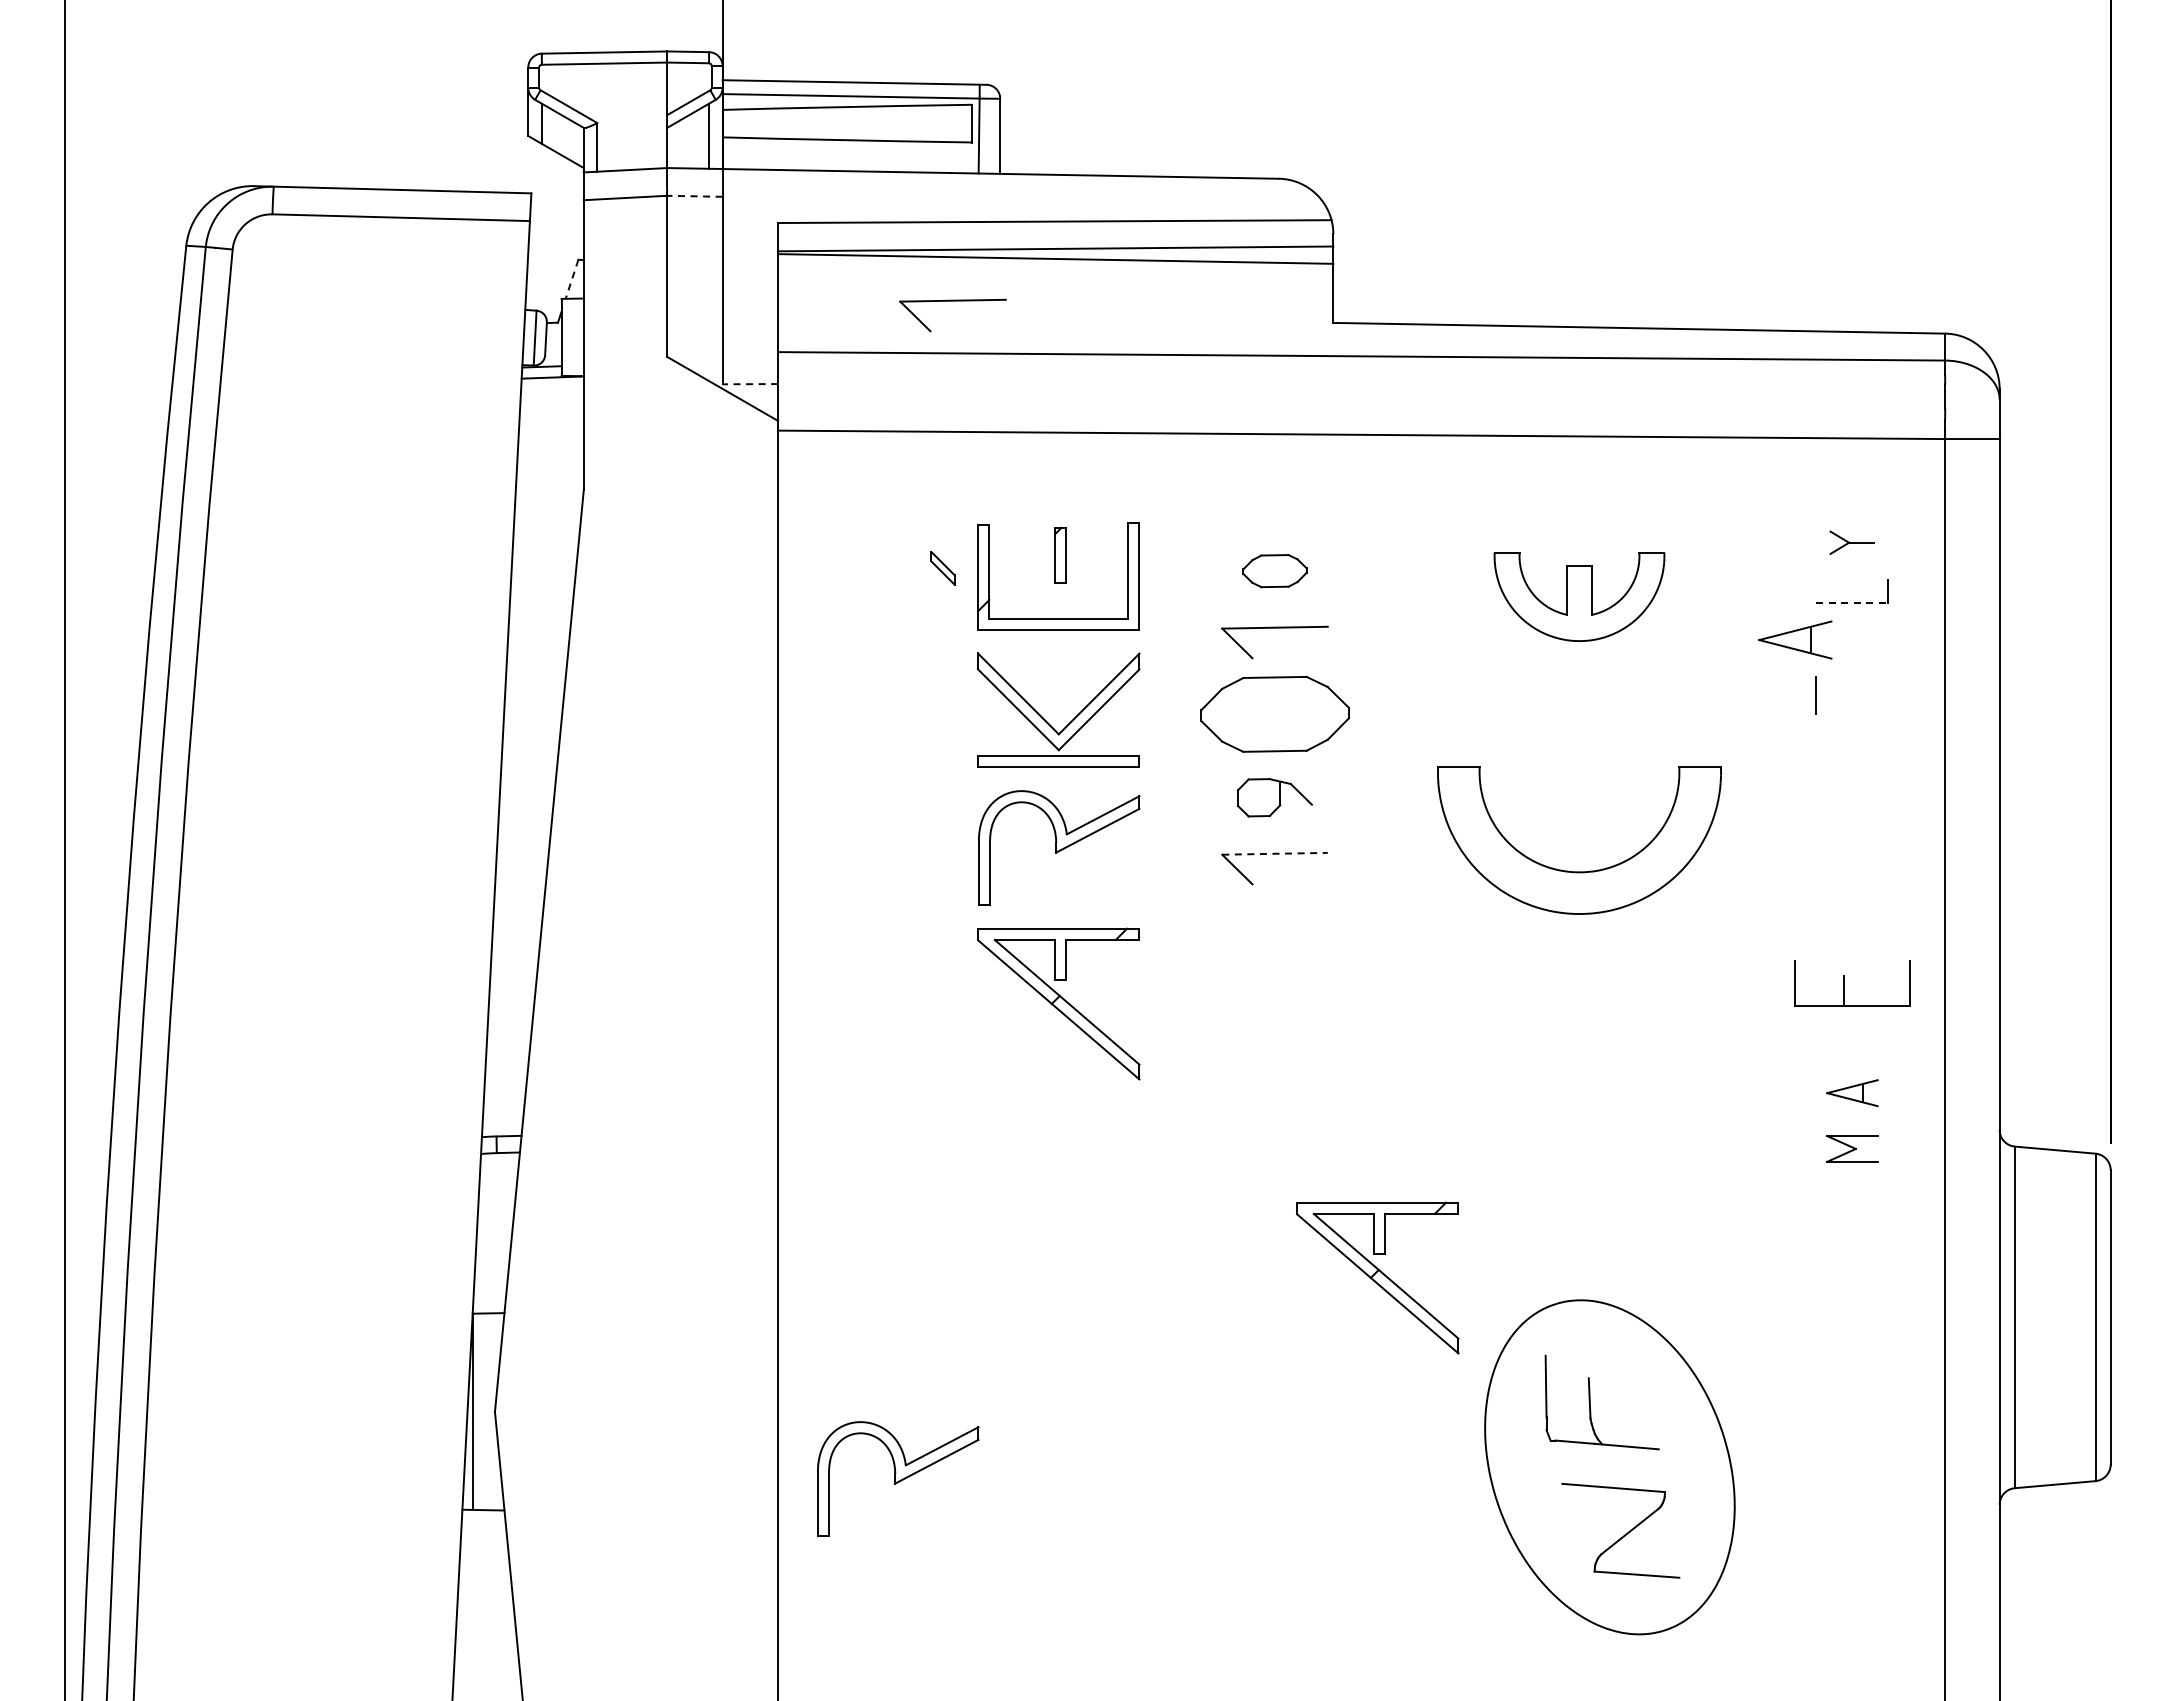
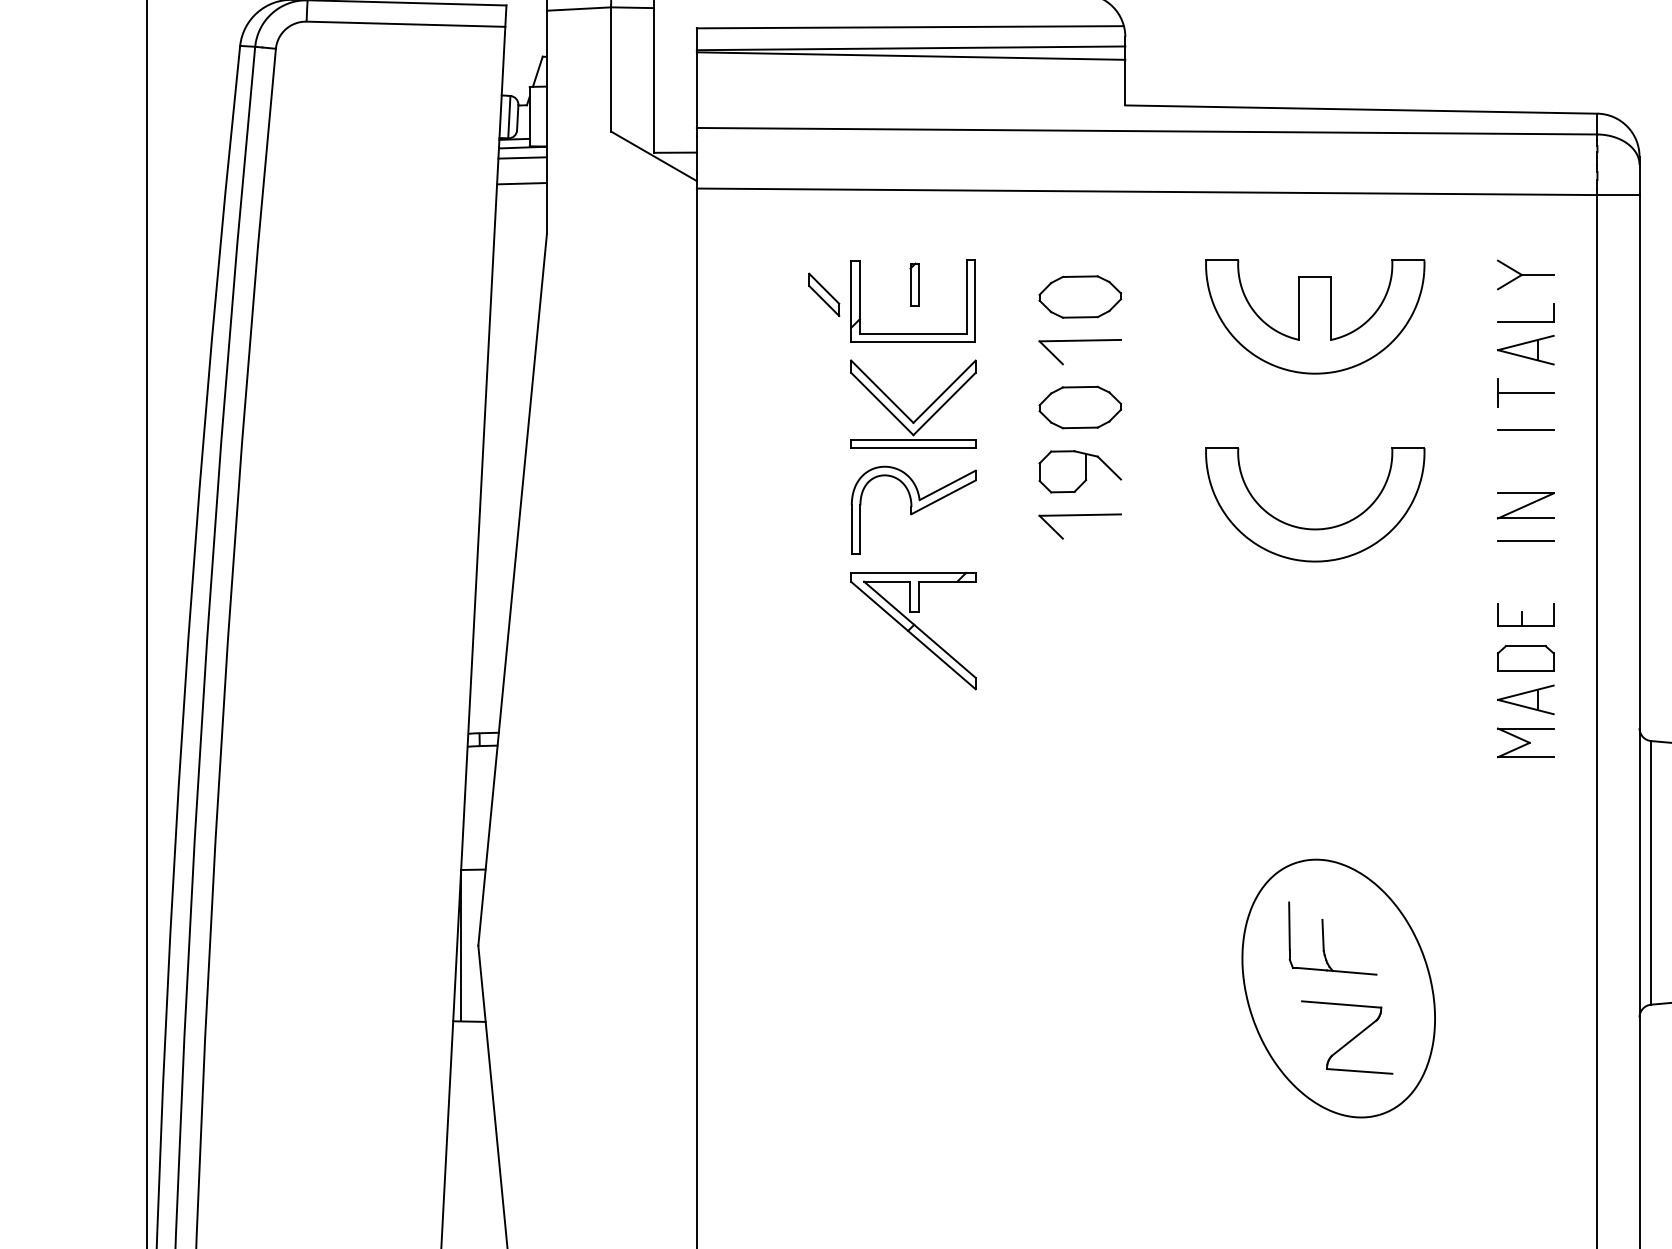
line: (694, 196) -> (632, 7), dashed -> solid
line: (572, 279) -> (538, 71), dashed -> solid
part: (952, 301) -> (831, 88), removed
line: (750, 384) -> (675, 152), dashed -> solid
line: (552, 390) -> (522, 157), added
line: (551, 424) -> (521, 183), added
part: (1851, 542) -> (1525, 274), size x1.67
part: (942, 568) -> (823, 294), size x1.67
part: (1274, 570) -> (1079, 296), size x1.67
part: (1579, 596) -> (1315, 316), size x1.67
line: (1852, 602) -> (1525, 321), dashed -> solid
part: (1795, 639) -> (1525, 349), moved
line: (1852, 695) -> (1525, 392), added
part: (1274, 714) -> (1079, 407), size x0.71
line: (1852, 743) -> (1525, 430), added
part: (1274, 797) -> (1079, 471), size x1.43
part: (1852, 841) -> (1525, 505), added
line: (1275, 853) -> (1080, 514), dashed -> solid
line: (1852, 887) -> (1525, 541), added
part: (1851, 983) -> (1525, 615), size x0.62
part: (1852, 1039) -> (1525, 658), added
part: (1852, 1092) -> (1525, 699), size x1.43
part: (1851, 1148) -> (1525, 742), size x1.43
part: (1377, 1277) -> (1159, 842), removed
part: (898, 1478) -> (789, 997), removed

